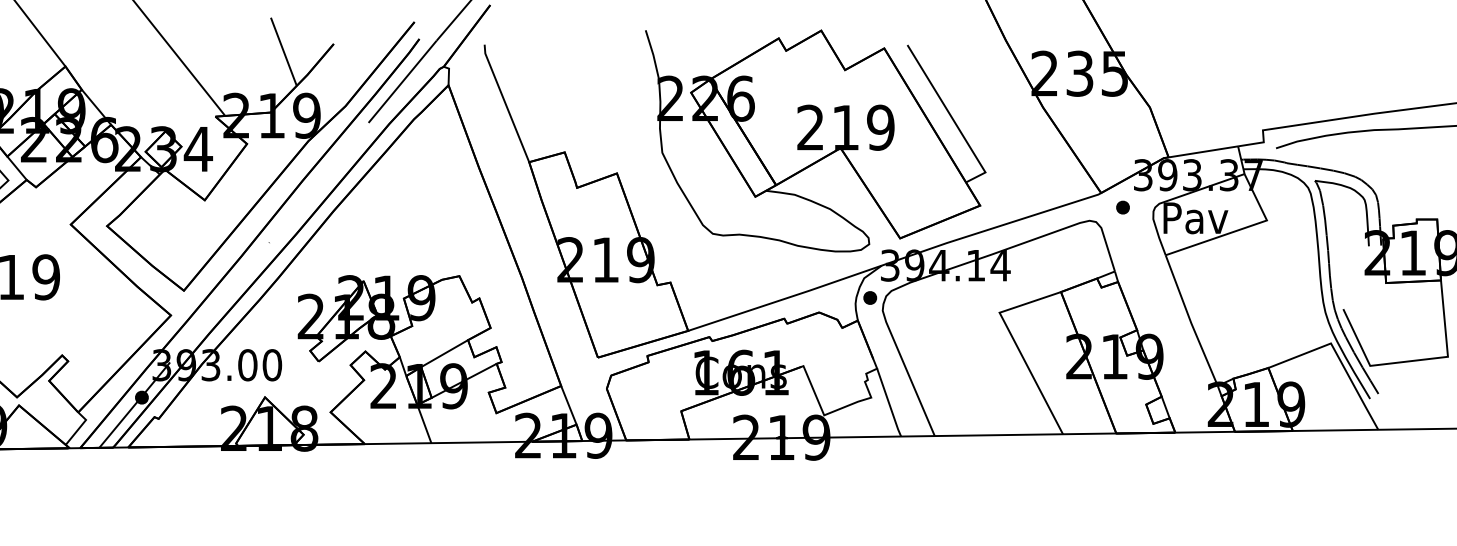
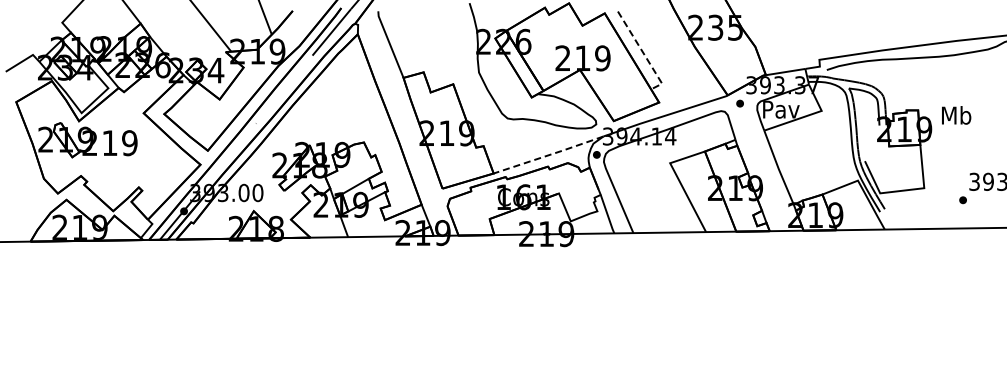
line: (952, 120) -> (643, 54), solid -> dashed
line: (786, 299) -> (549, 155), solid -> dashed

